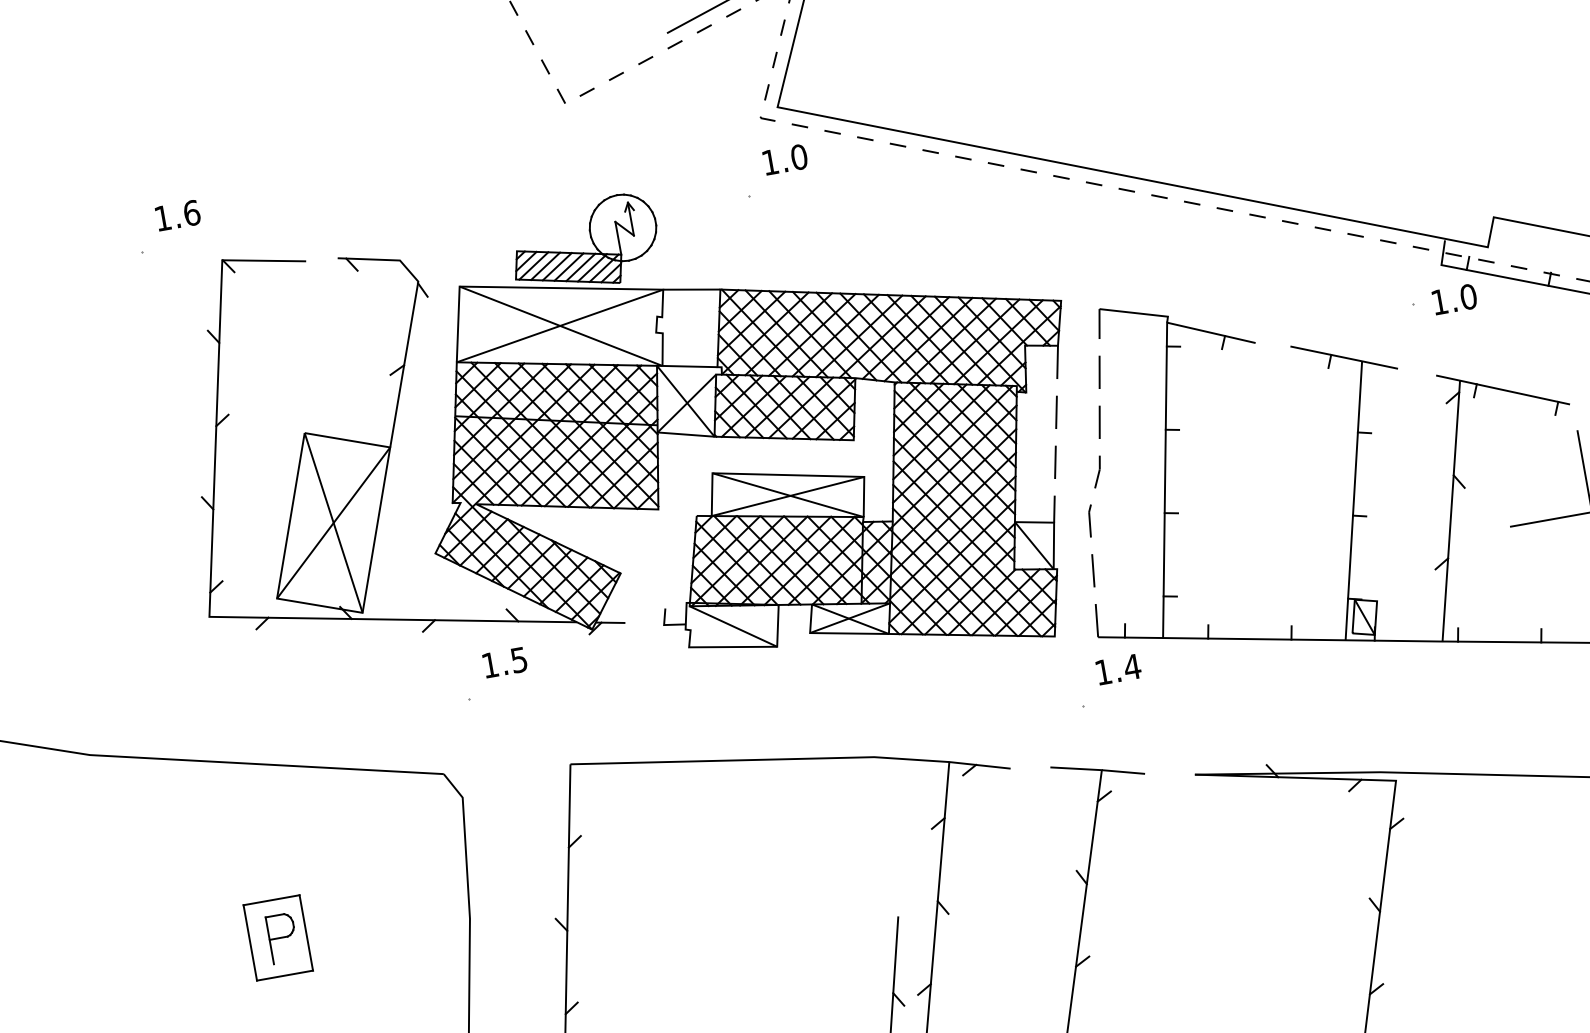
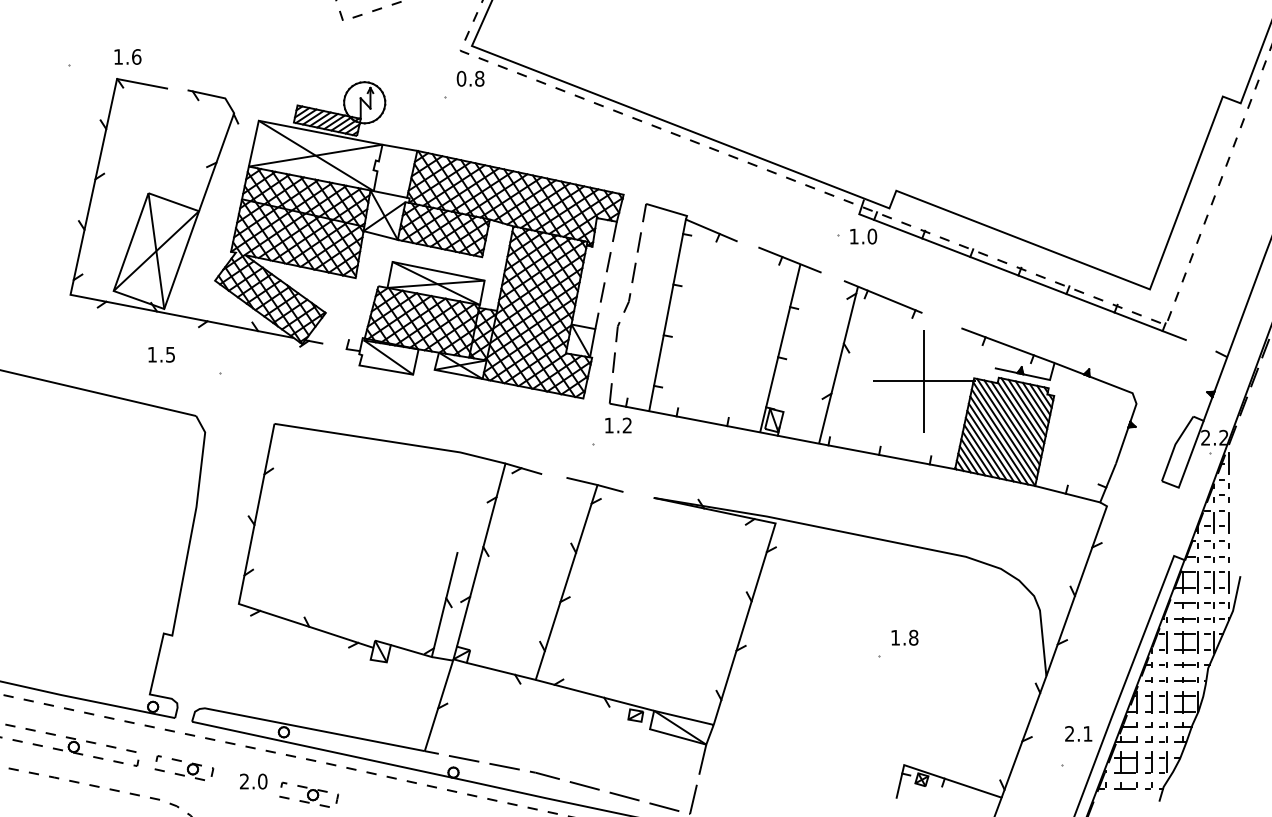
text: (784, 159) -> (470, 78), 1.0 -> 0.8
text: (177, 214) -> (127, 56), moved
text: (504, 662) -> (161, 354), moved
text: (1132, 666) -> (627, 425), 1.4 -> 1.2
part: (277, 937) -> (77, 497), removed

